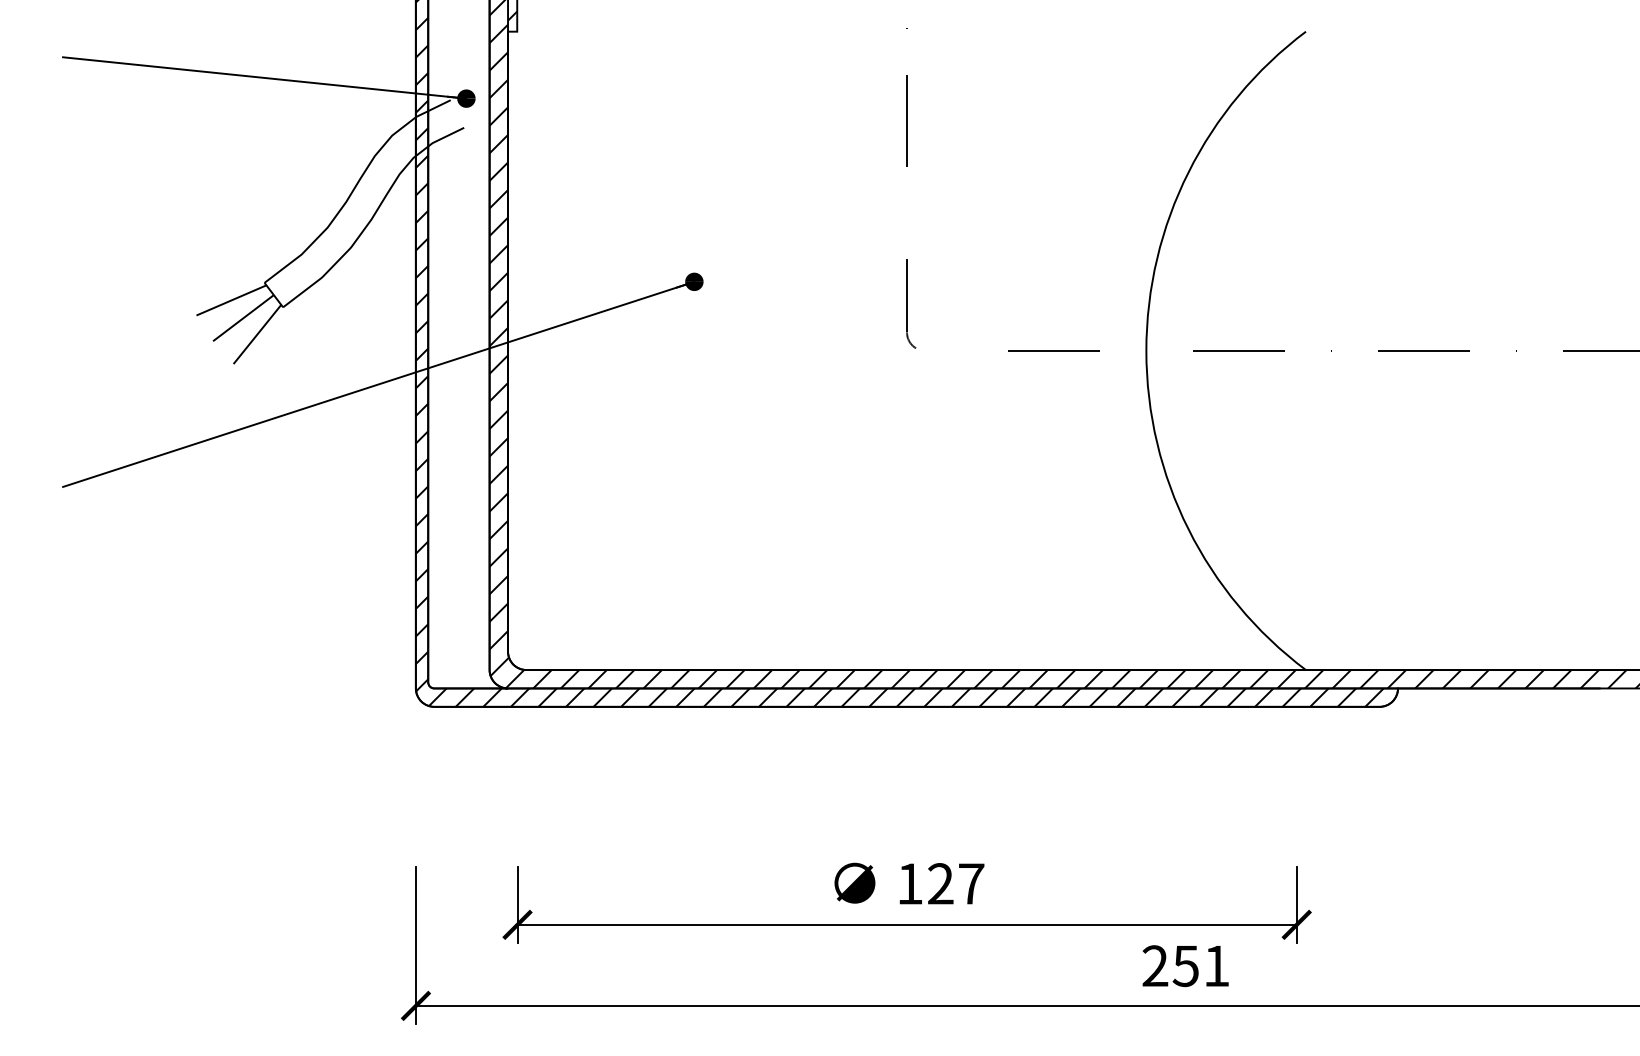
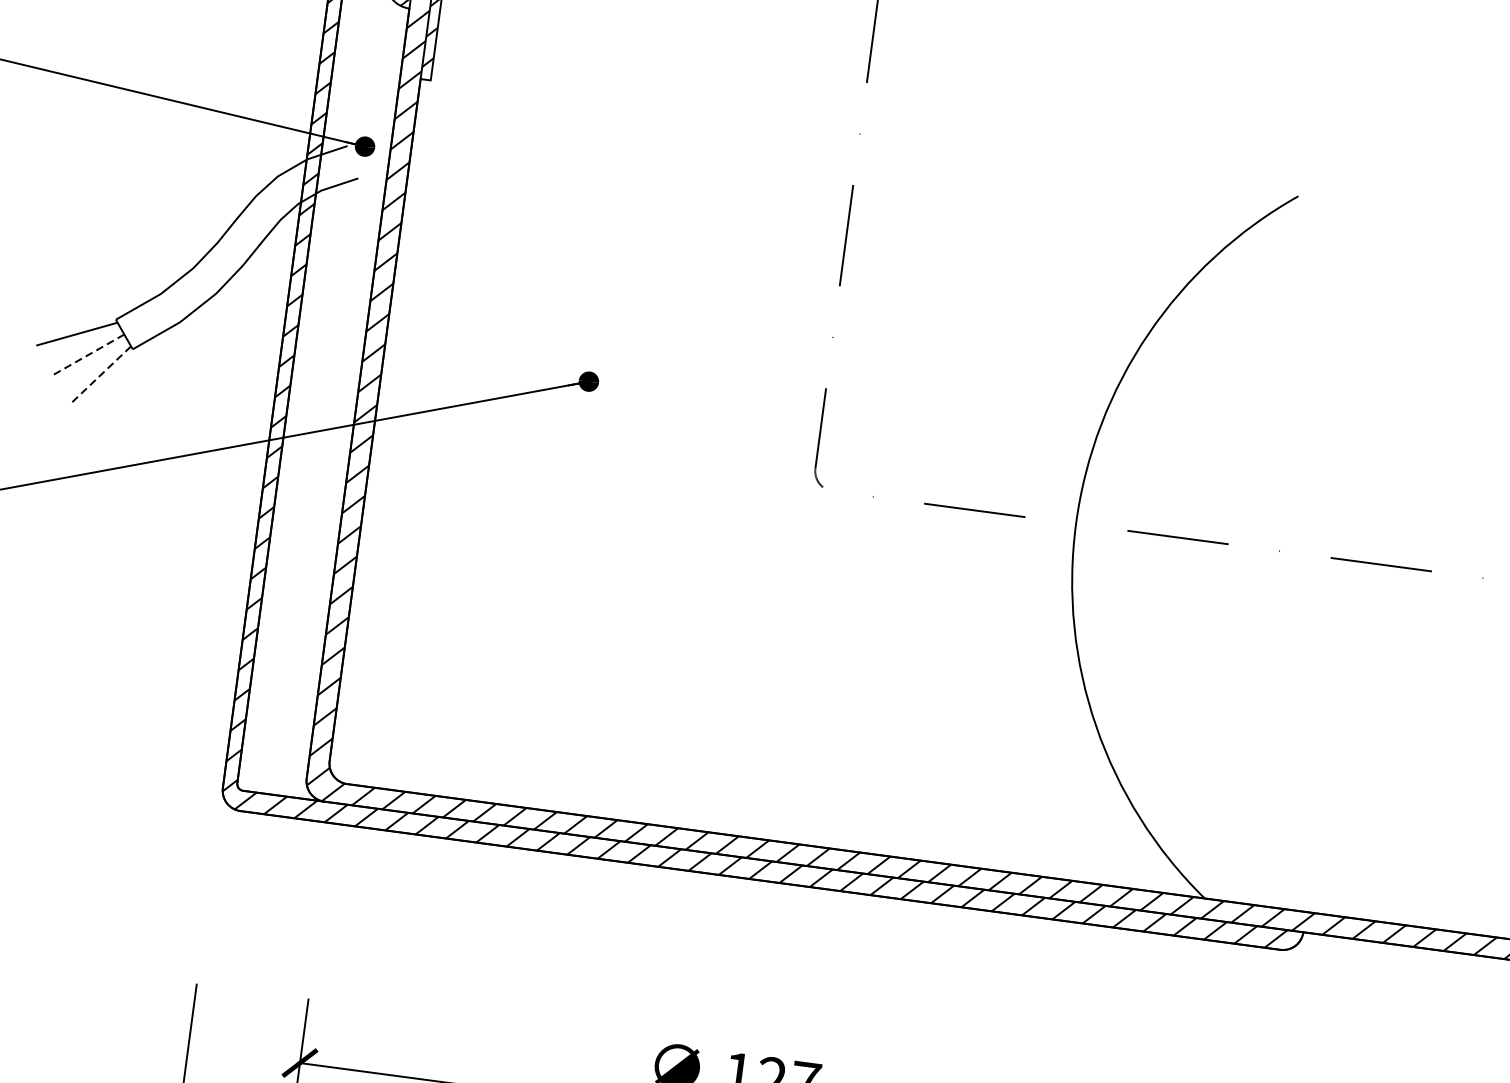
line: (243, 318) -> (87, 355), solid -> dashed
line: (257, 334) -> (100, 375), solid -> dashed

